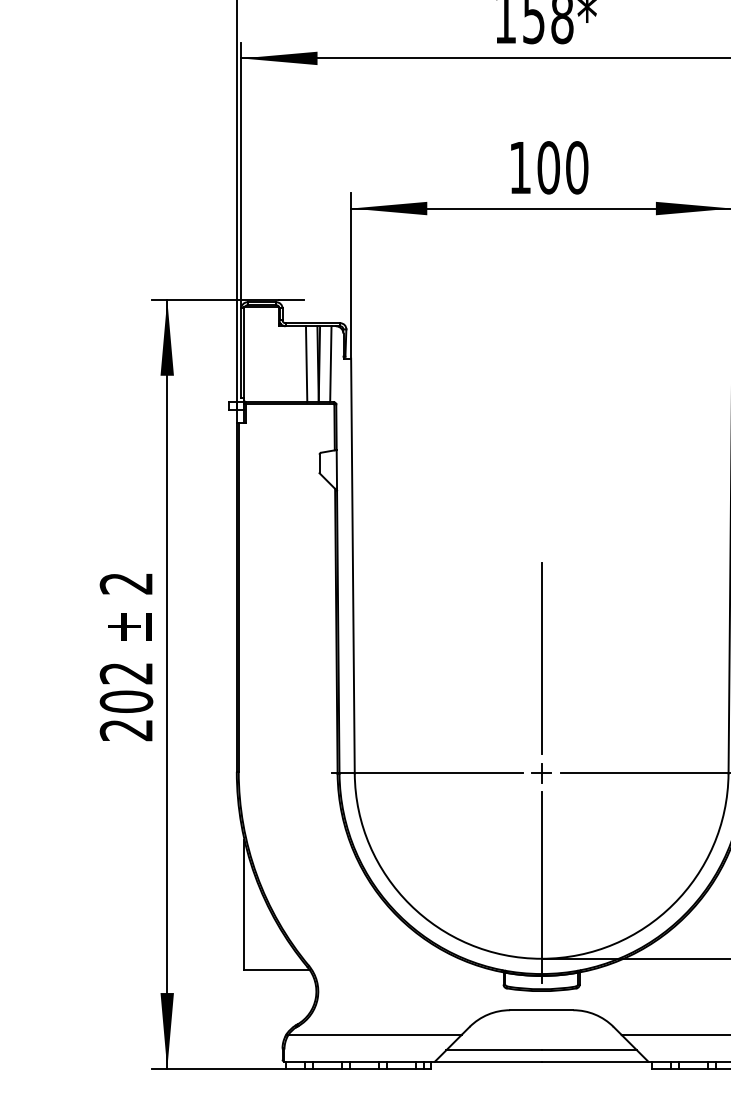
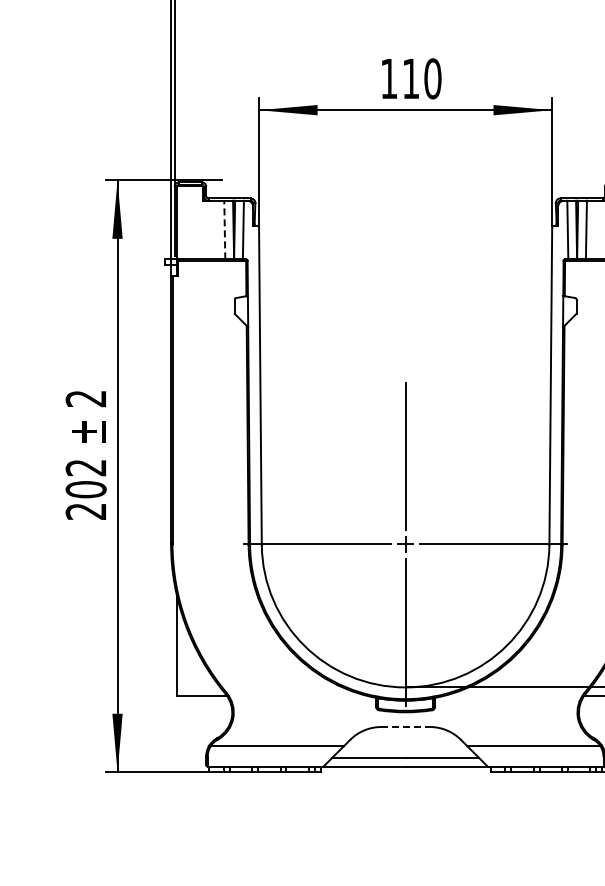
text: (548, 167) -> (410, 78), 100 -> 110
line: (306, 363) -> (224, 229), solid -> dashed
line: (542, 1010) -> (406, 727), solid -> dashed

